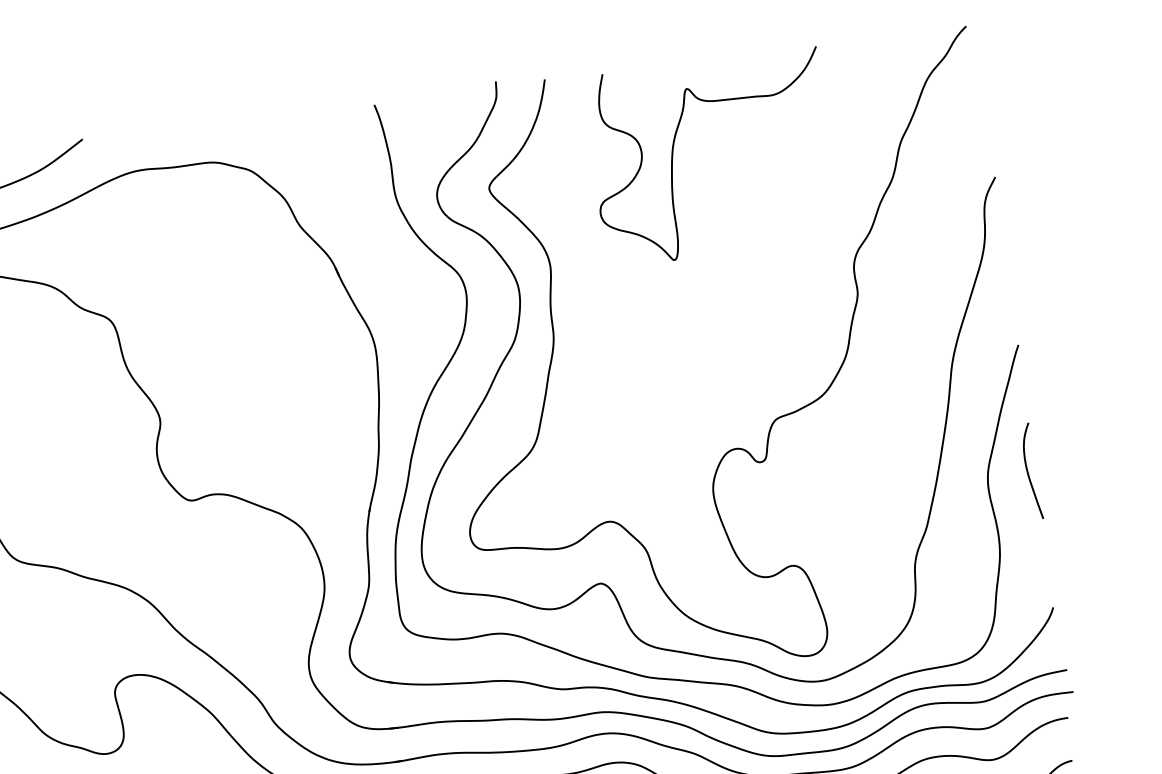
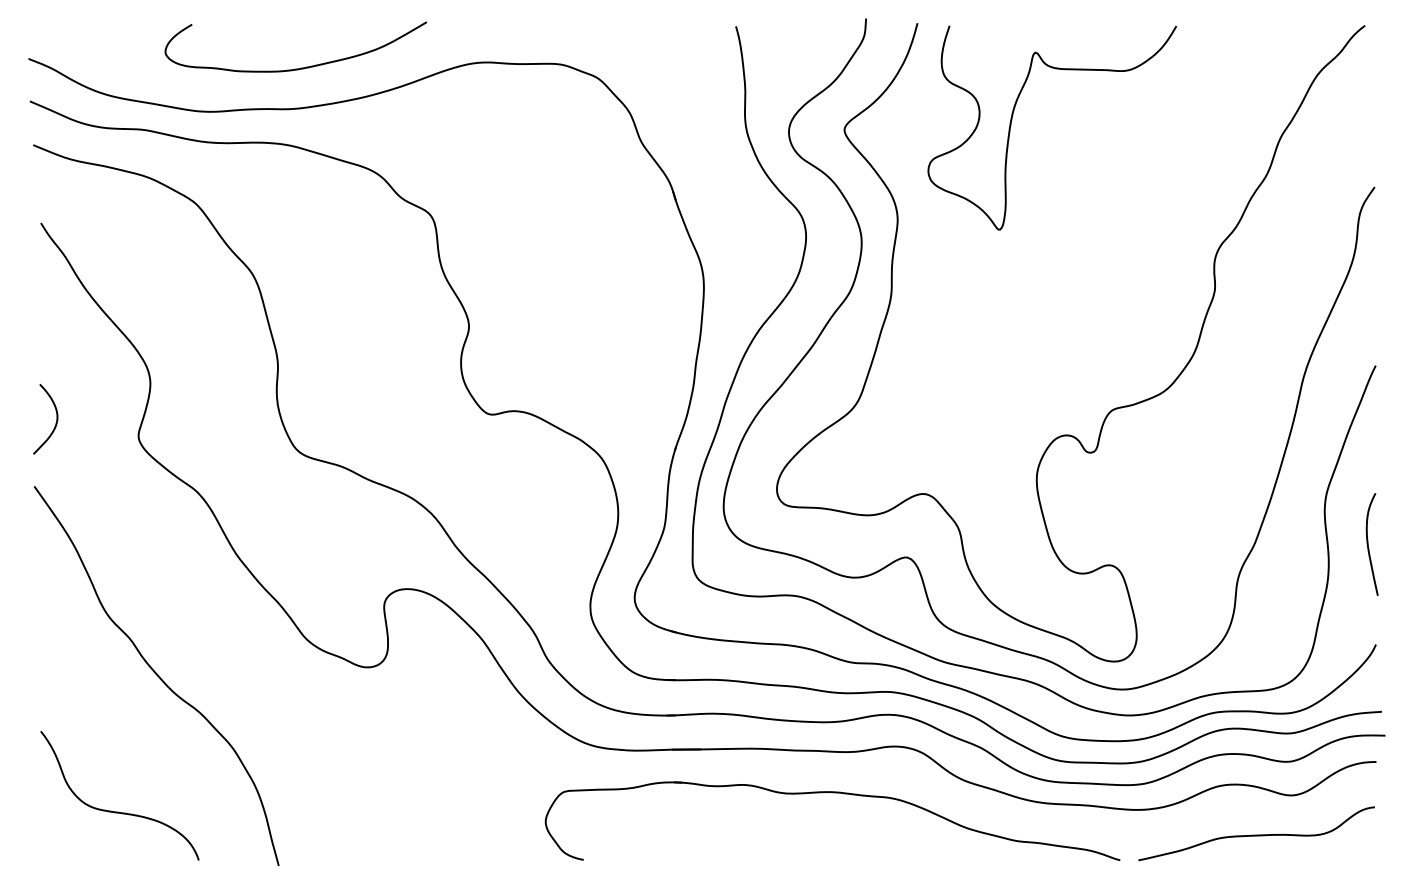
curve: (673, 155) -> (1012, 120), moved
curve: (1028, 471) -> (1368, 544), moved

